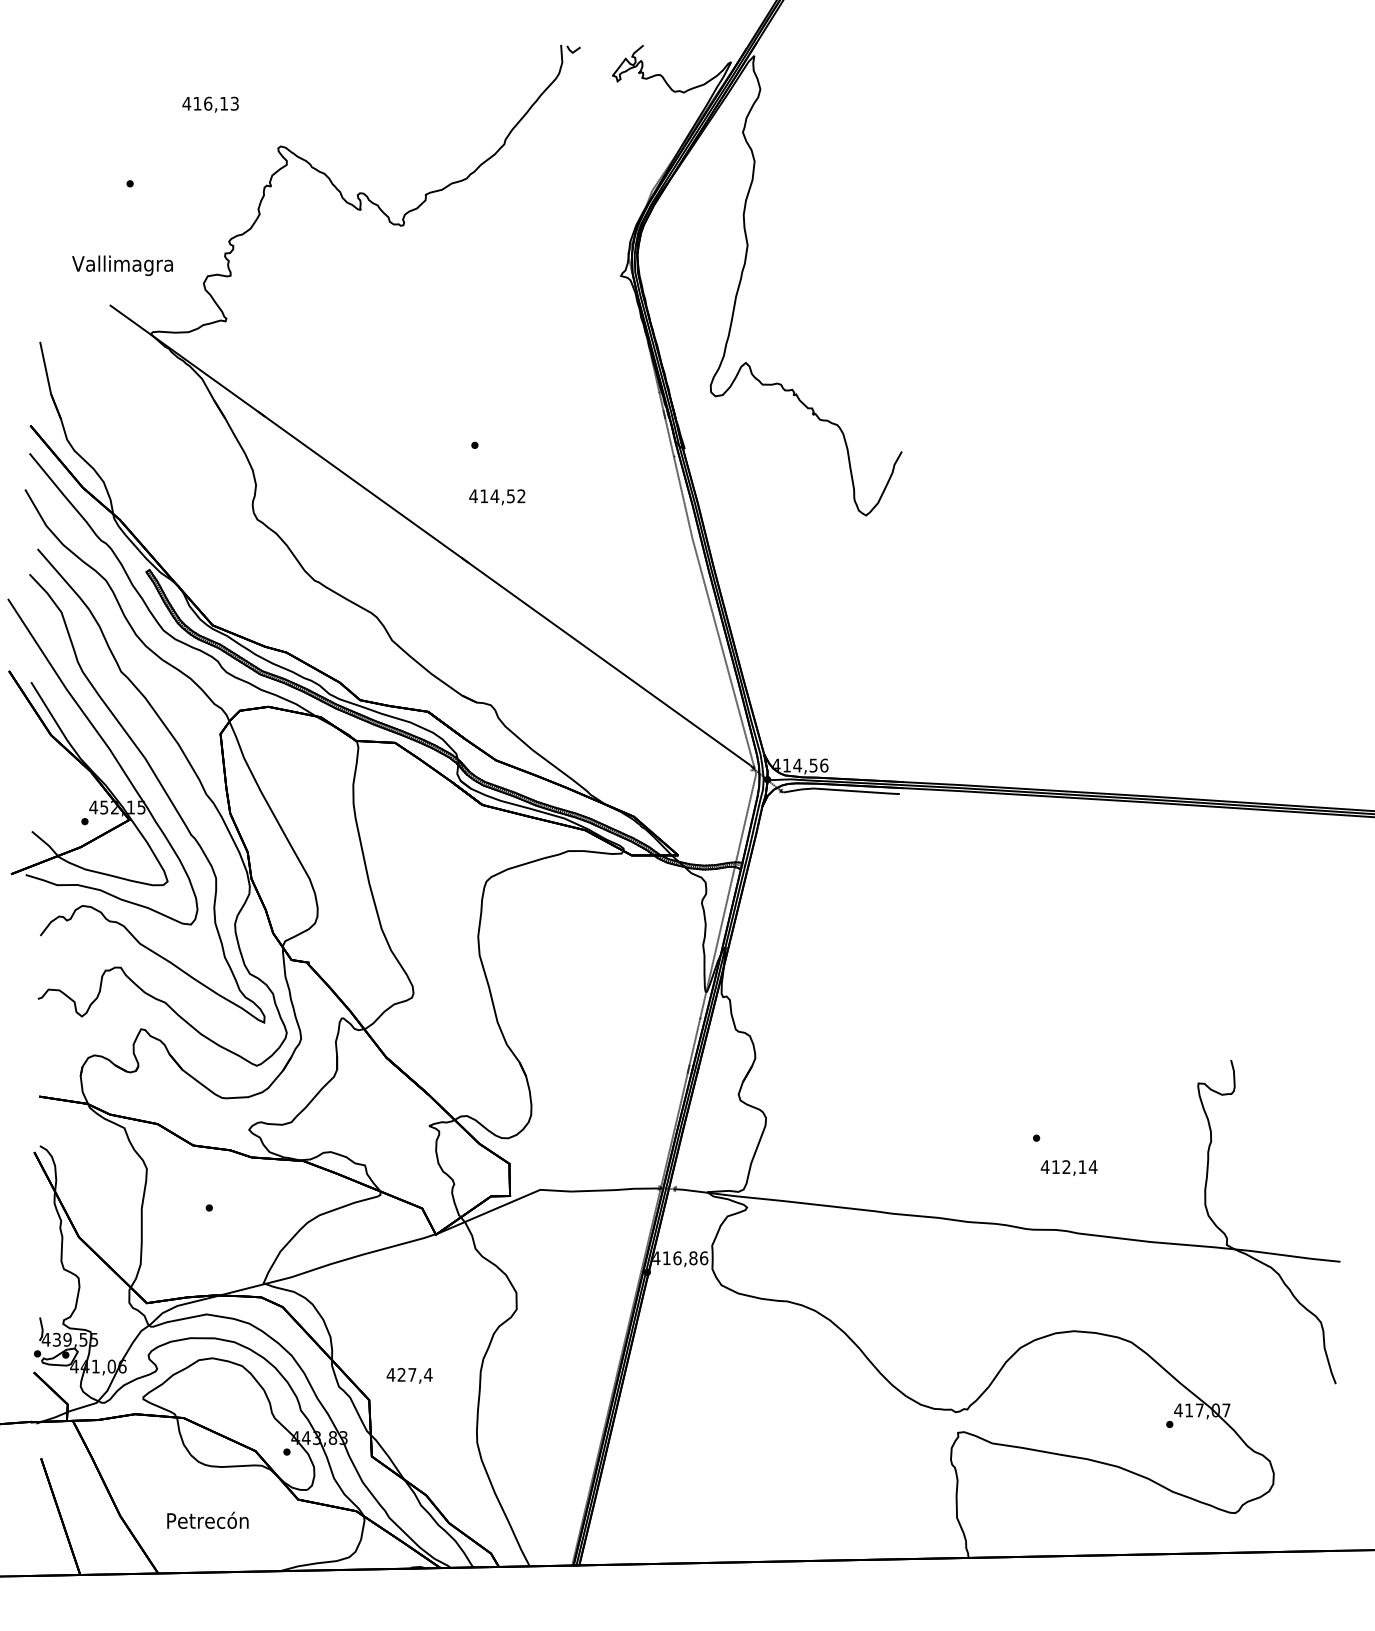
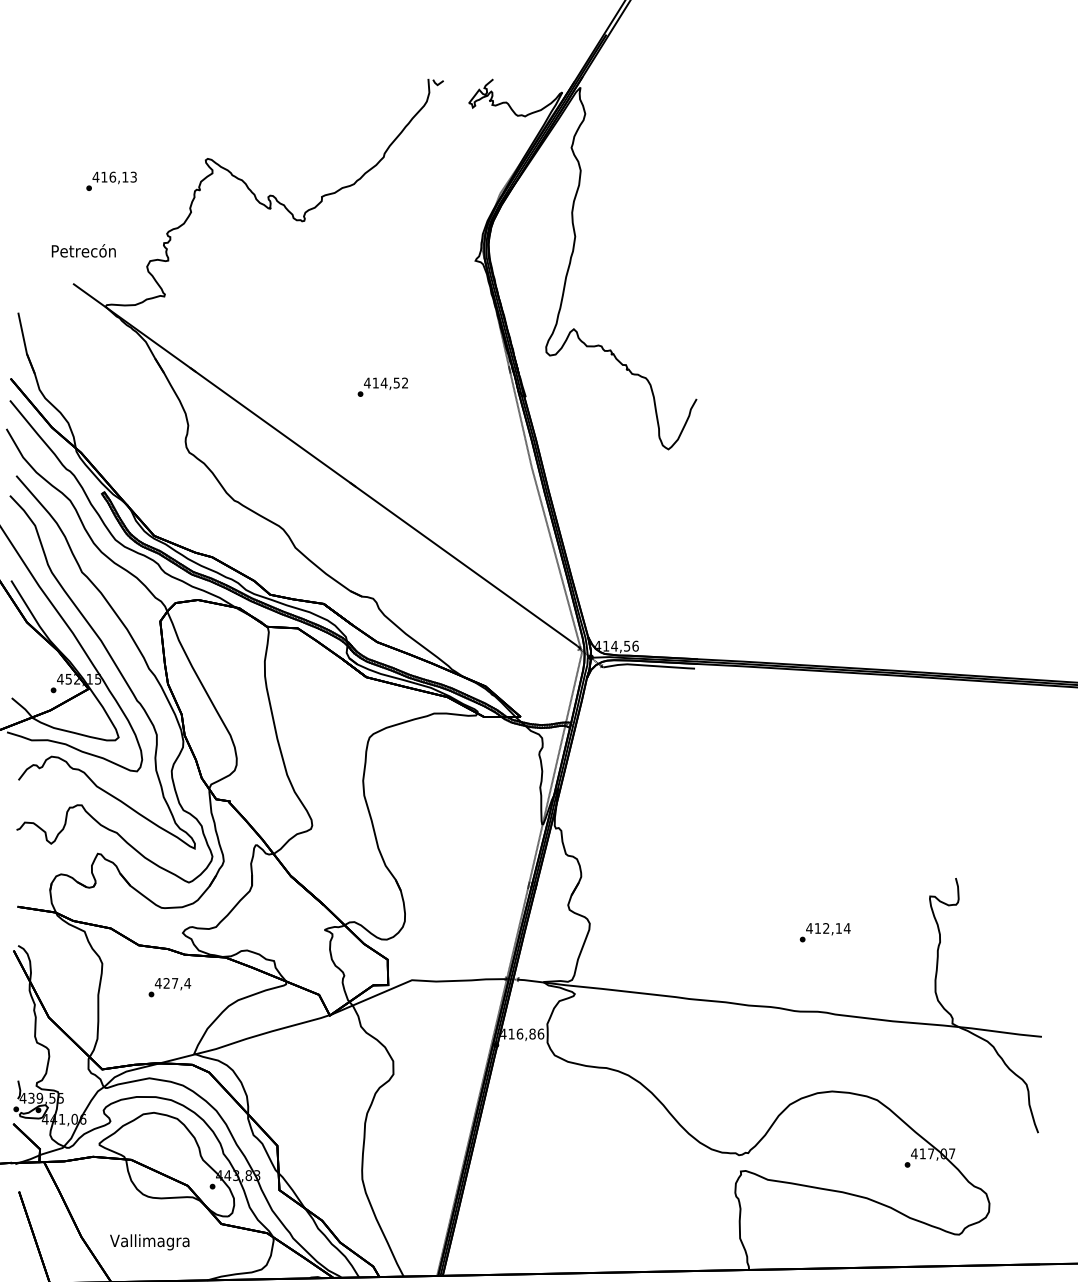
text: (210, 104) -> (114, 177), moved
text: (122, 265) -> (83, 252), Vallimagra -> Petrecón
text: (497, 497) -> (386, 384), moved
text: (1068, 1167) -> (827, 928), moved
text: (409, 1375) -> (172, 983), moved
text: (206, 1522) -> (149, 1242), Petrecón -> Vallimagra

